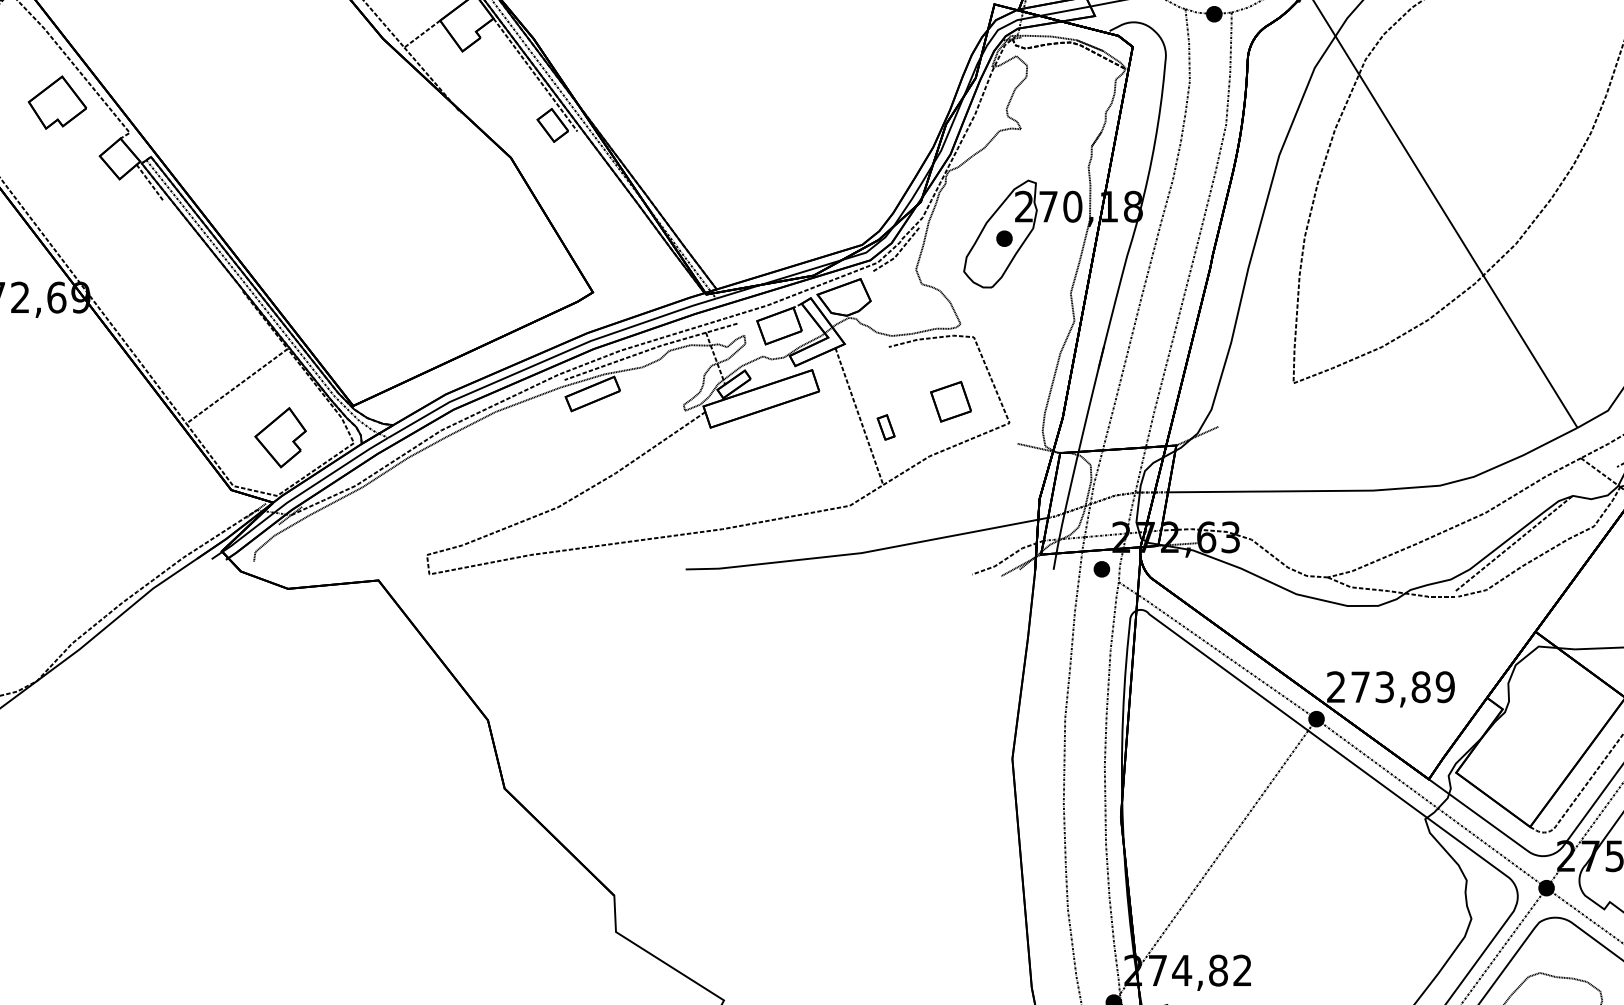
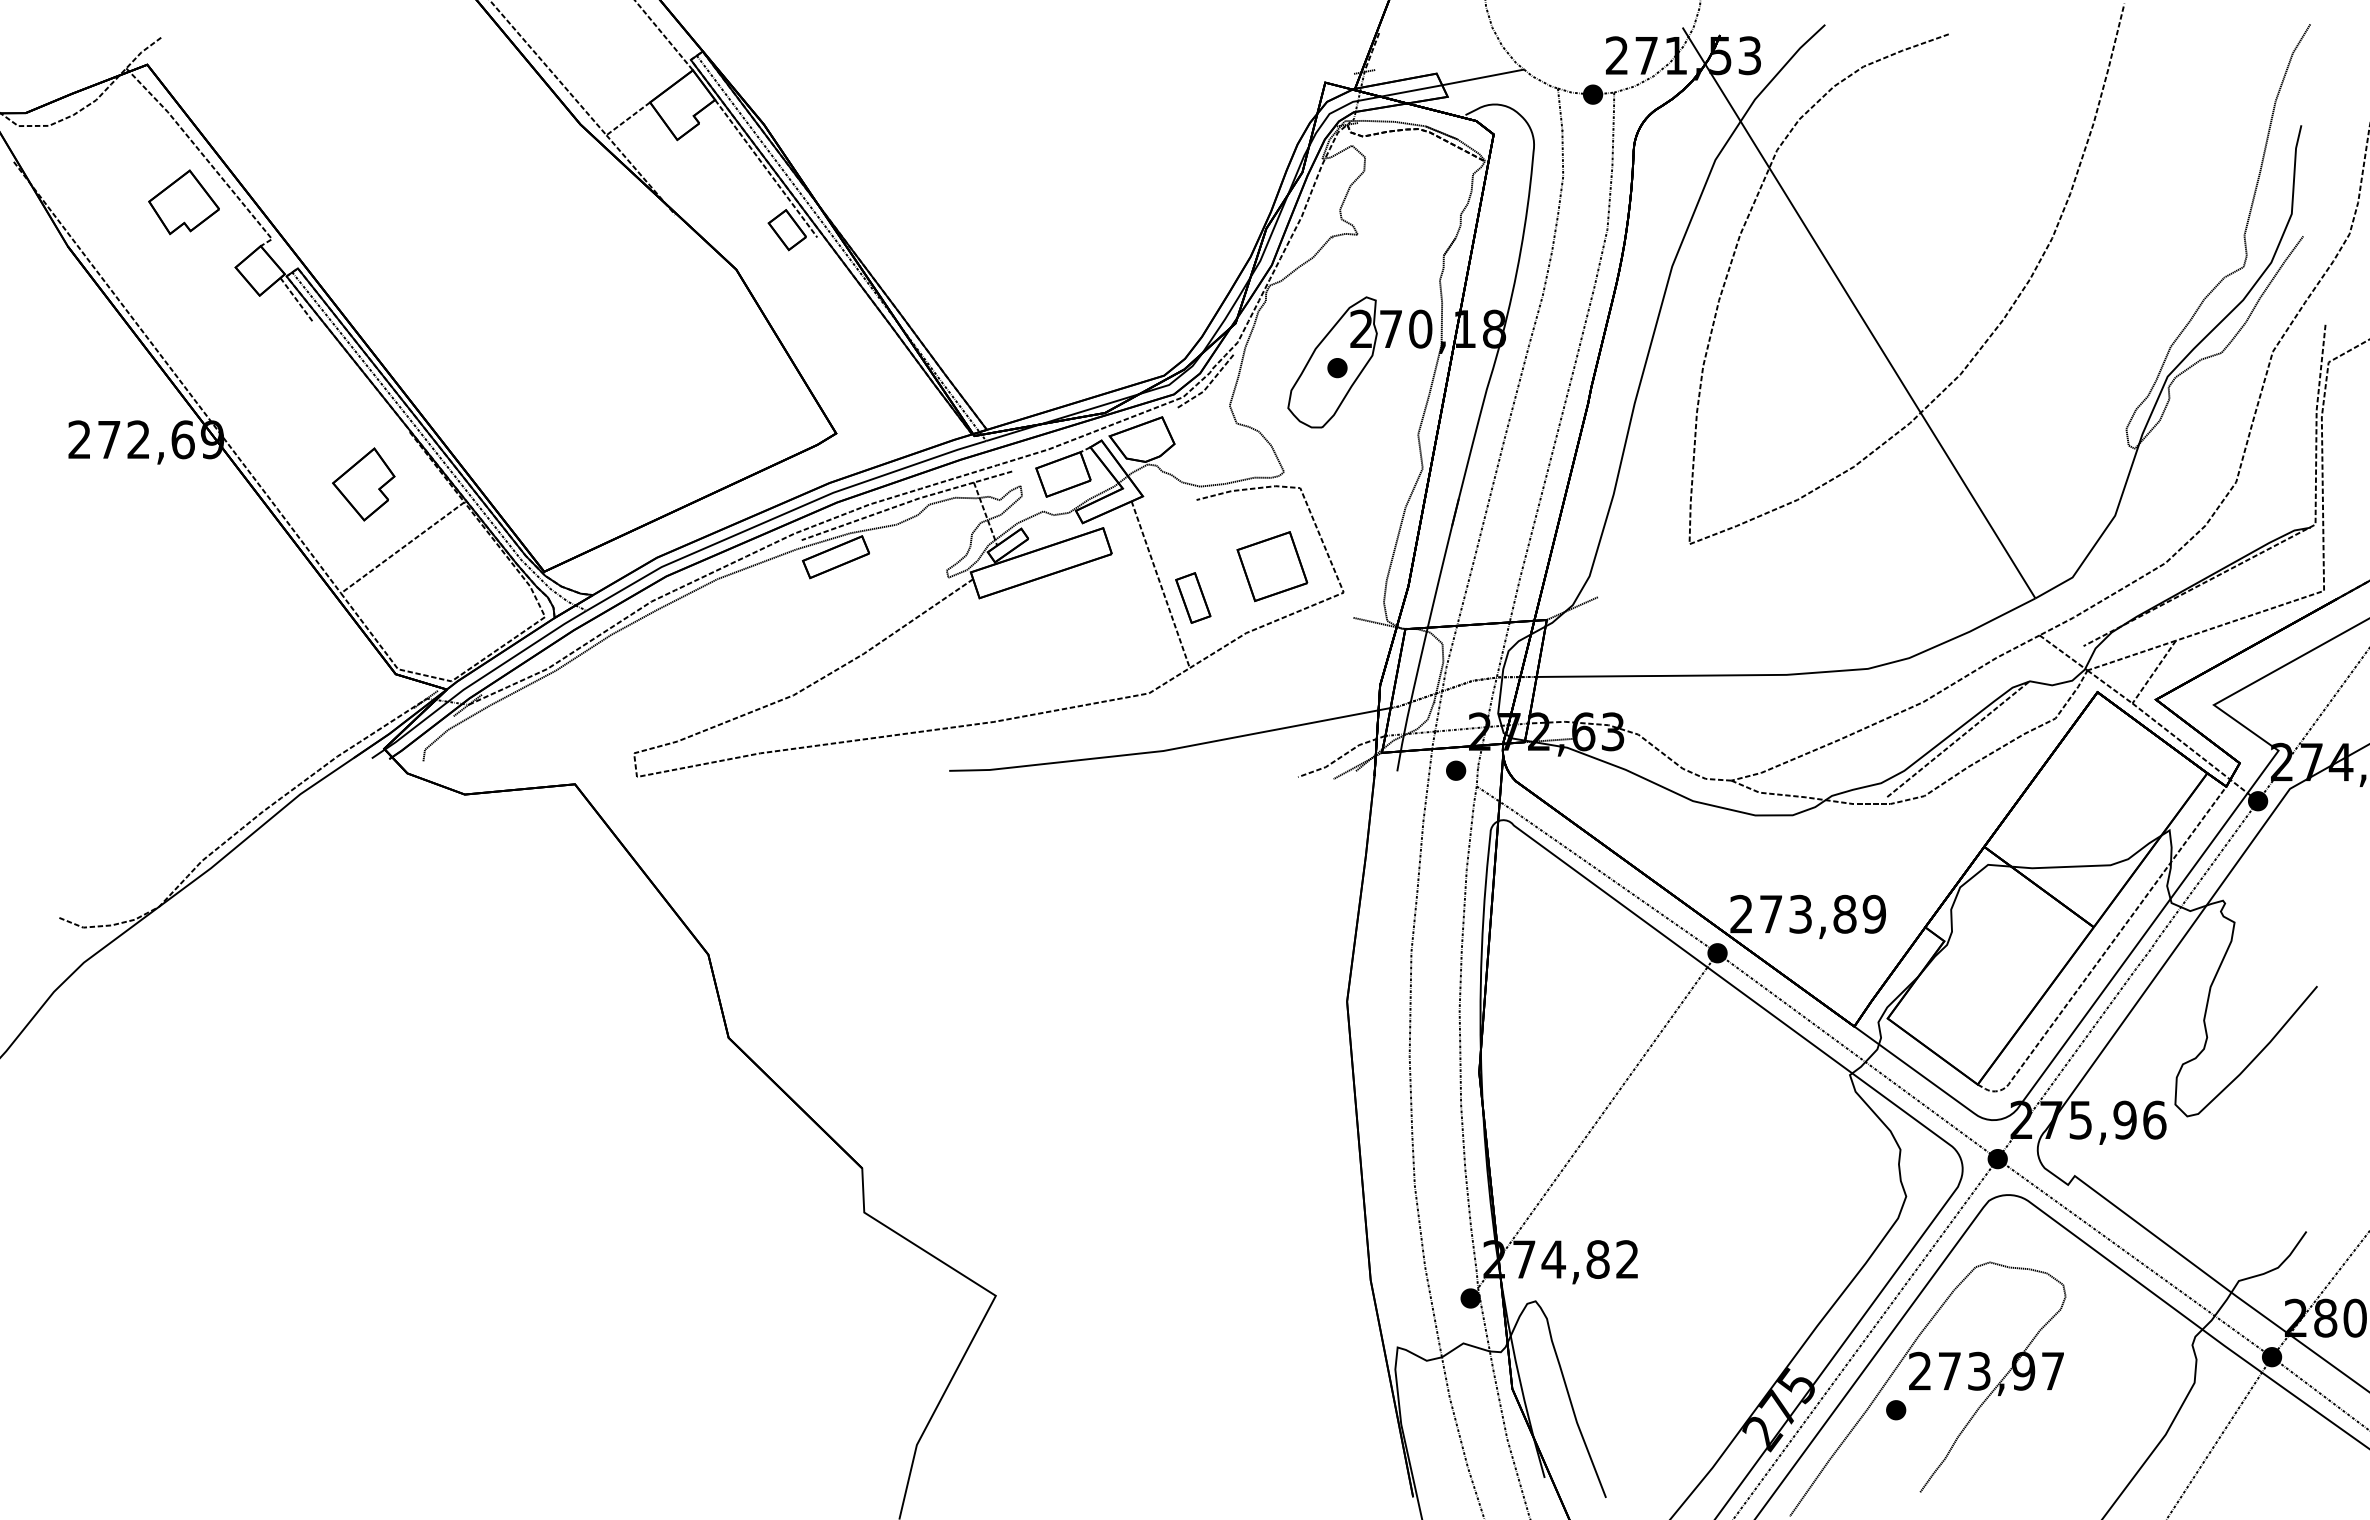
part: (951, 401) -> (1272, 566), size x1.43
part: (886, 427) -> (1193, 597), size x1.67
part: (280, 437) -> (363, 484), moved

